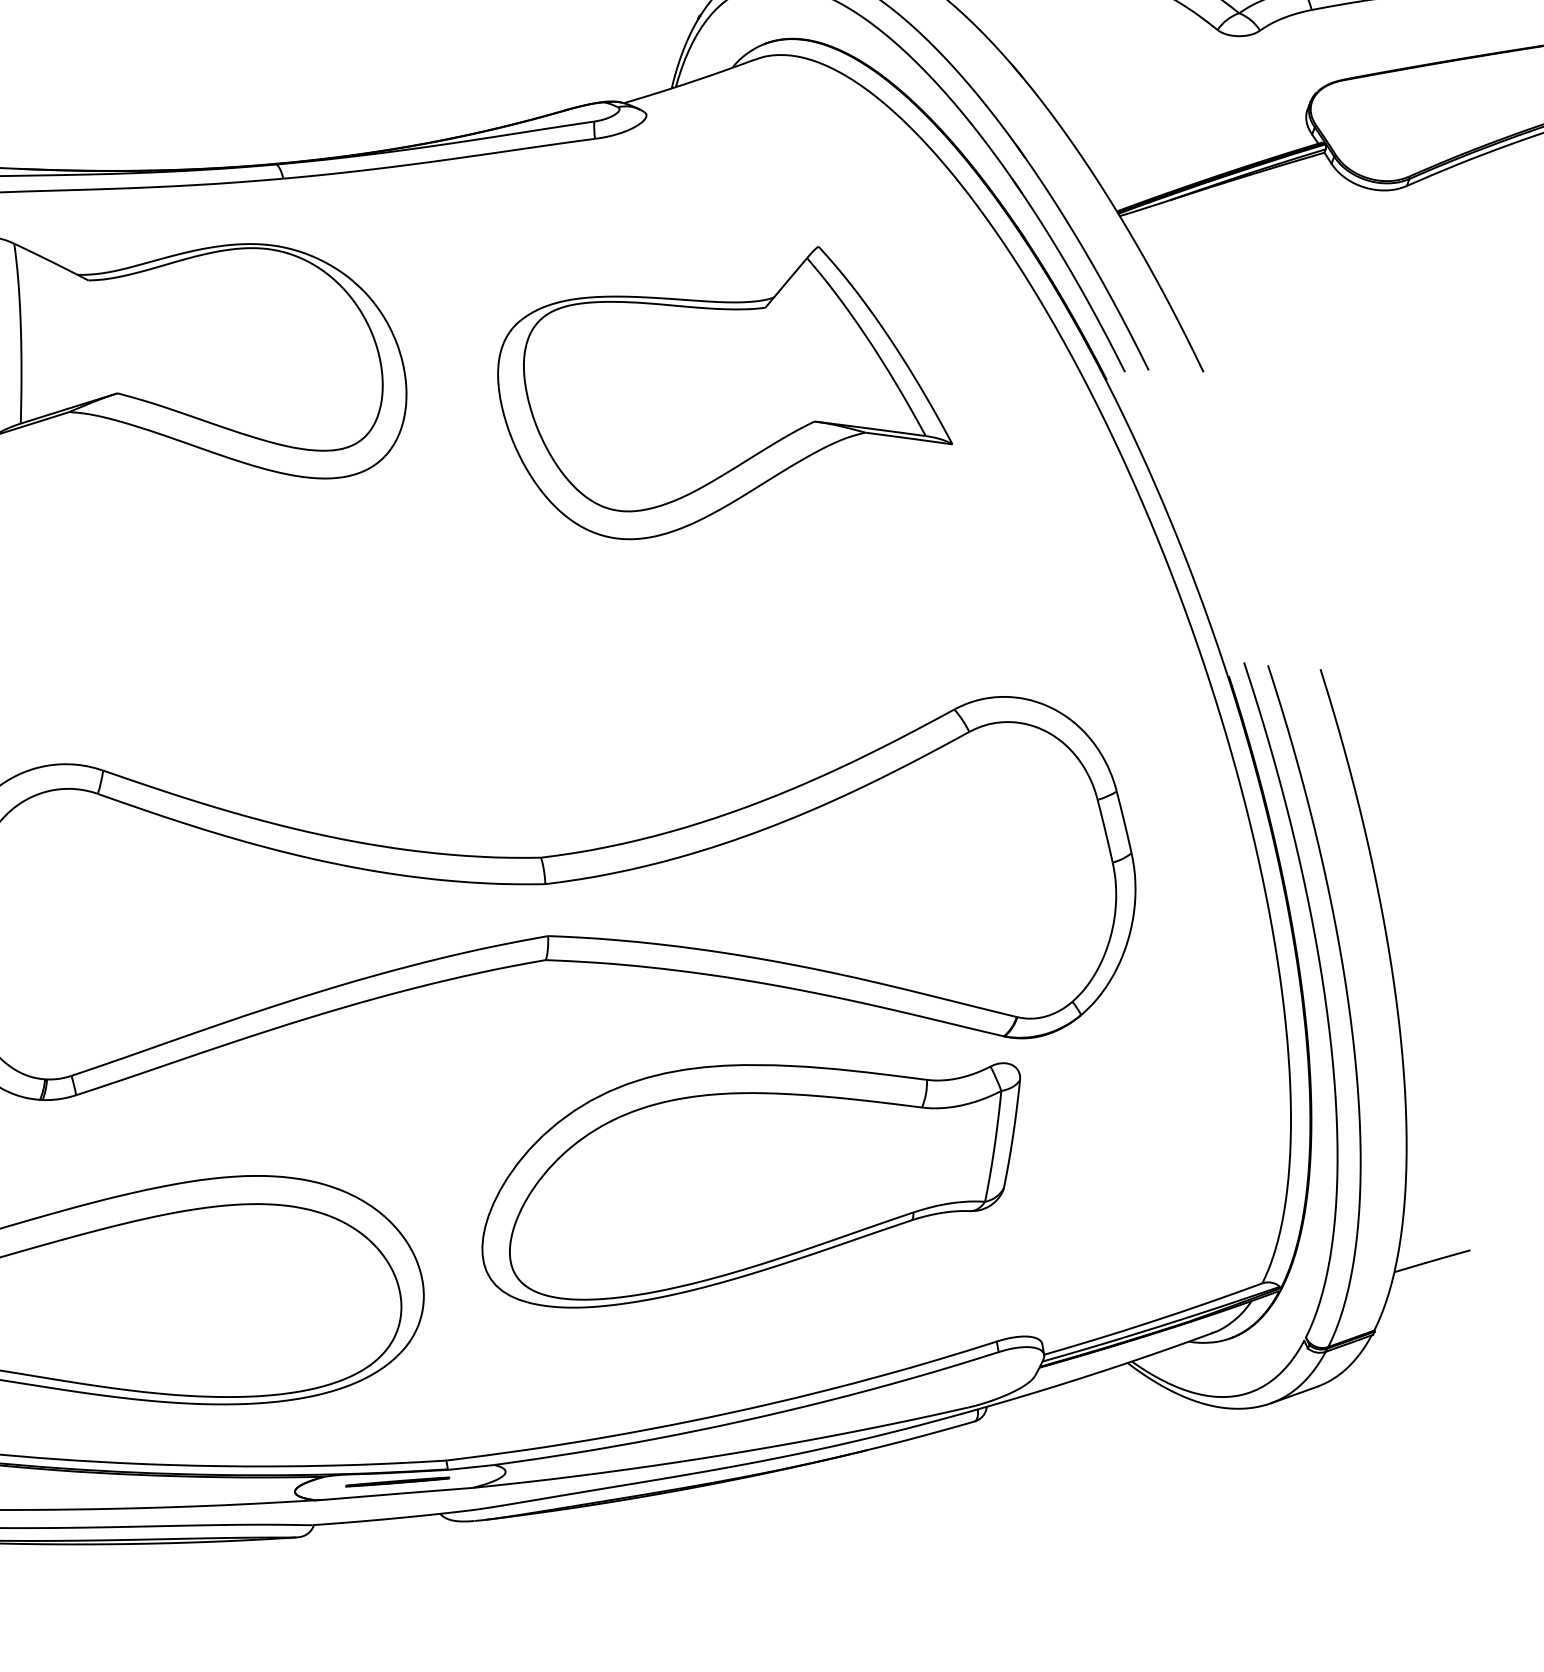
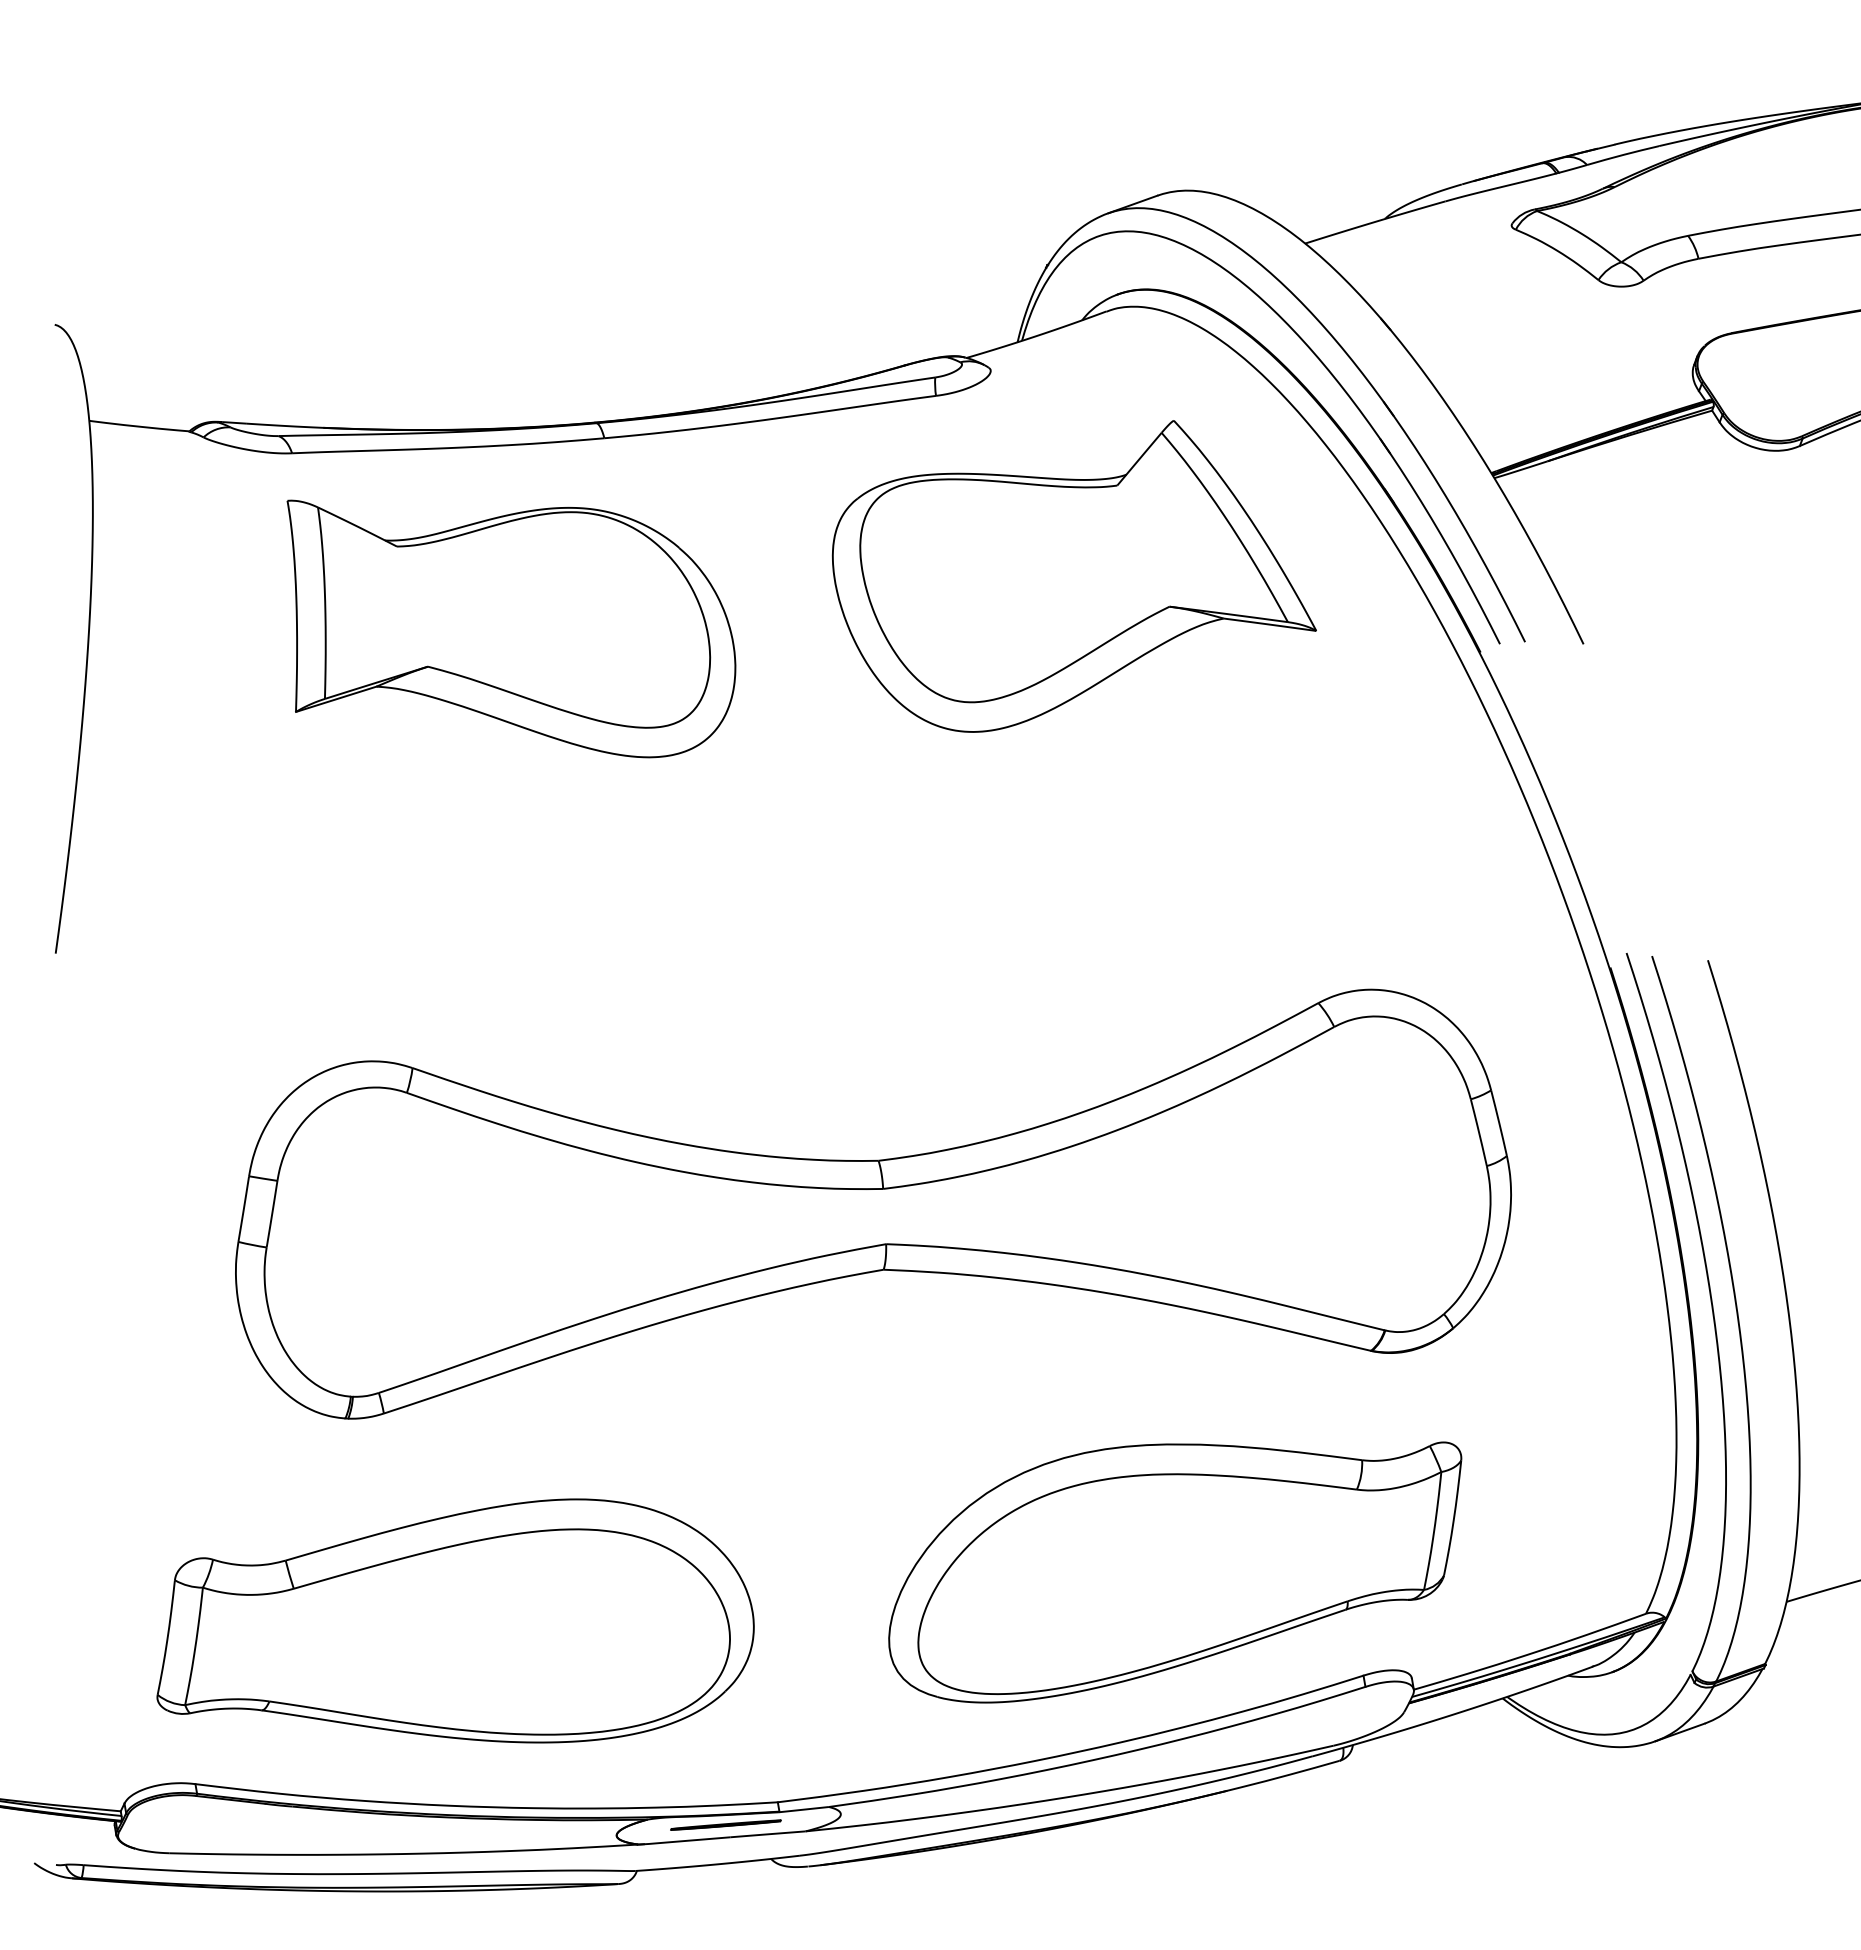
part: (724, 393) -> (1073, 576), moved
part: (751, 1185) -> (1175, 1572), moved

